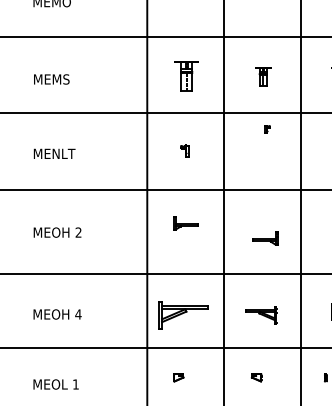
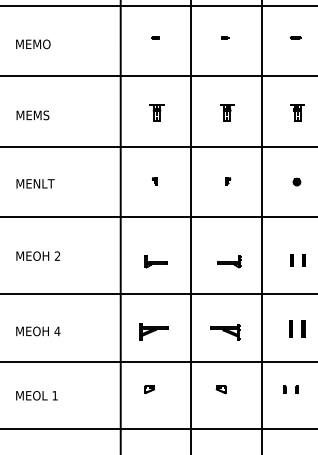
part: (186, 76) -> (156, 112), size x0.62
part: (267, 129) -> (228, 181), moved
part: (184, 151) -> (154, 181), size x0.62
part: (185, 223) -> (155, 261), moved
part: (182, 314) -> (153, 331), size x0.62

